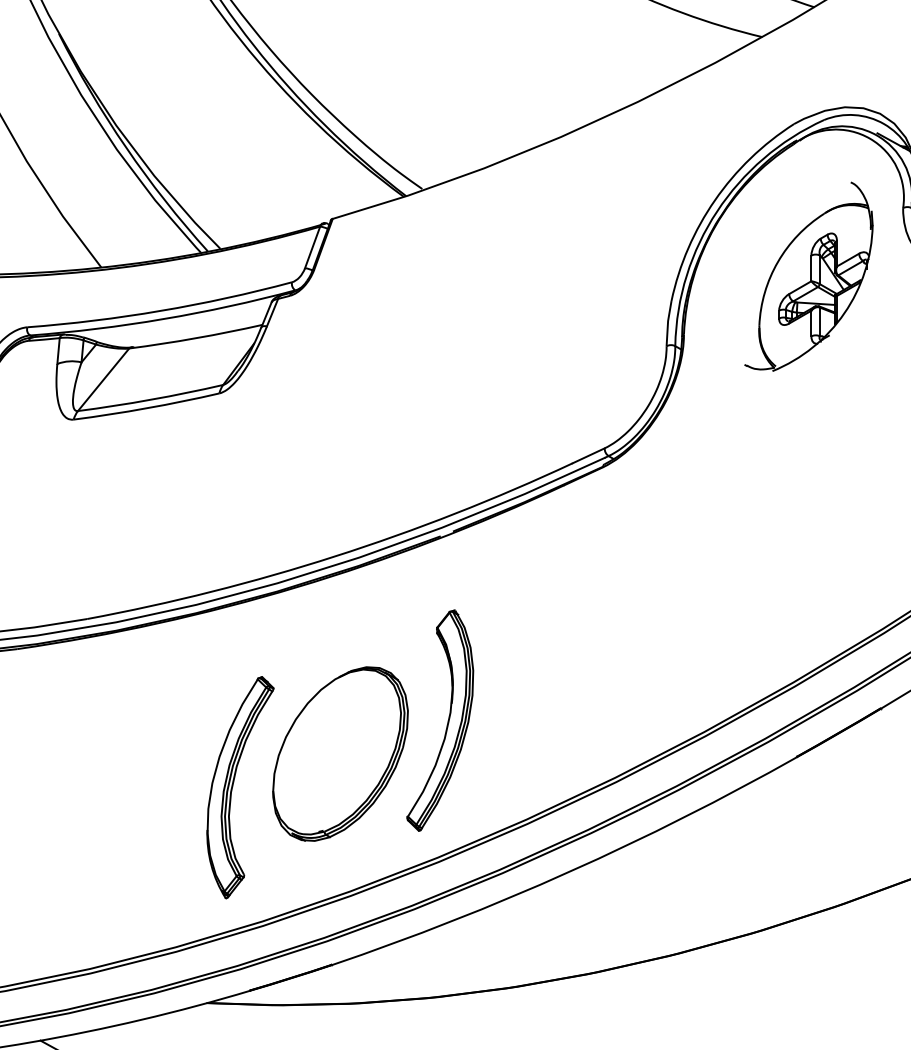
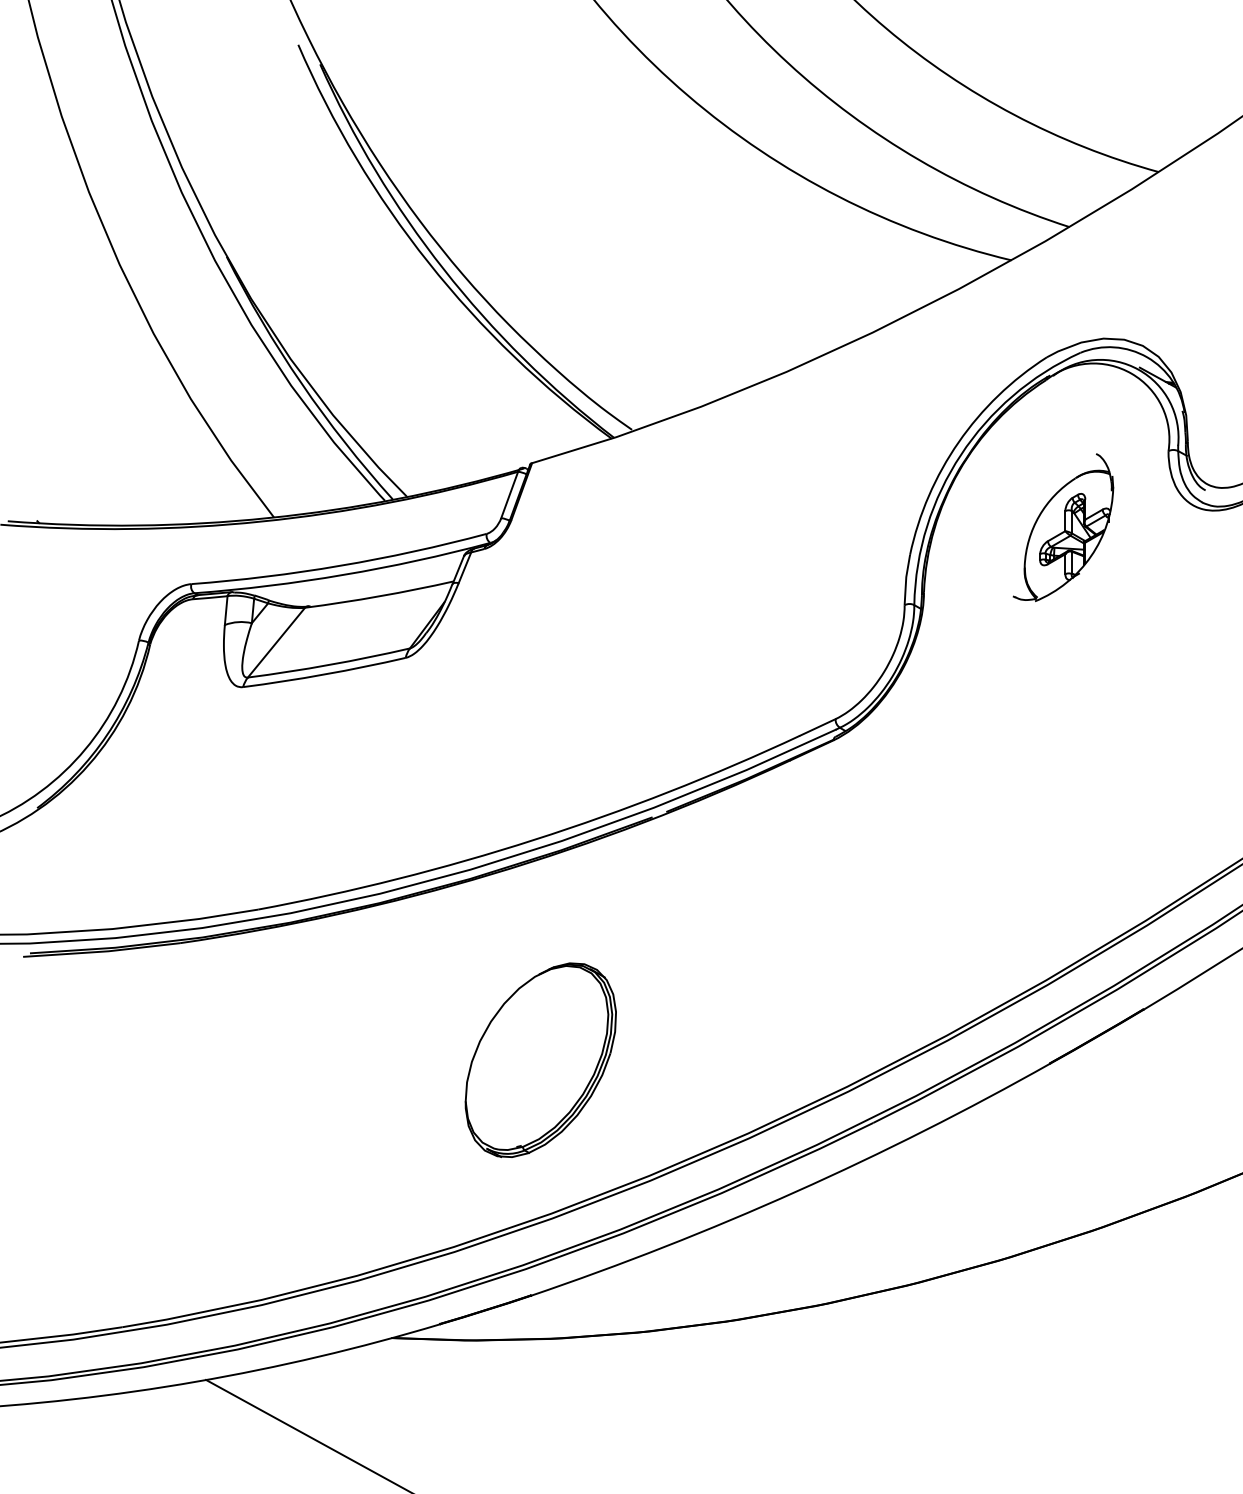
part: (809, 276) -> (1063, 527), size x0.7
part: (446, 723) -> (659, 1026), removed
part: (233, 785) -> (421, 1095), removed

